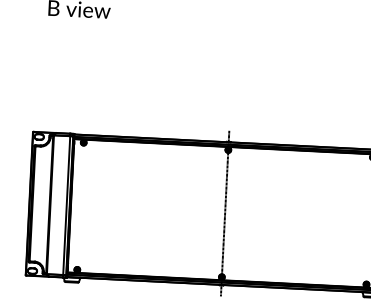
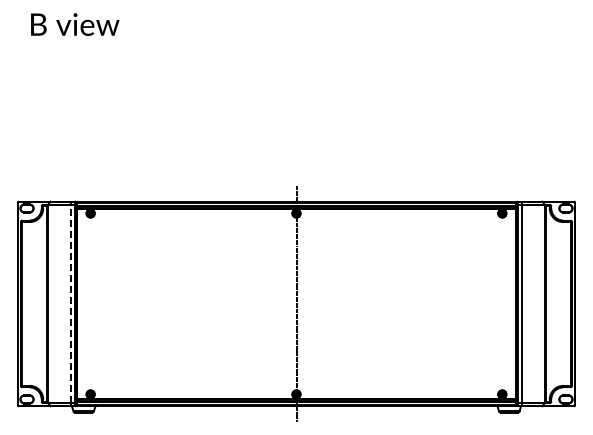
line: (66, 205) -> (70, 303), solid -> dashed

